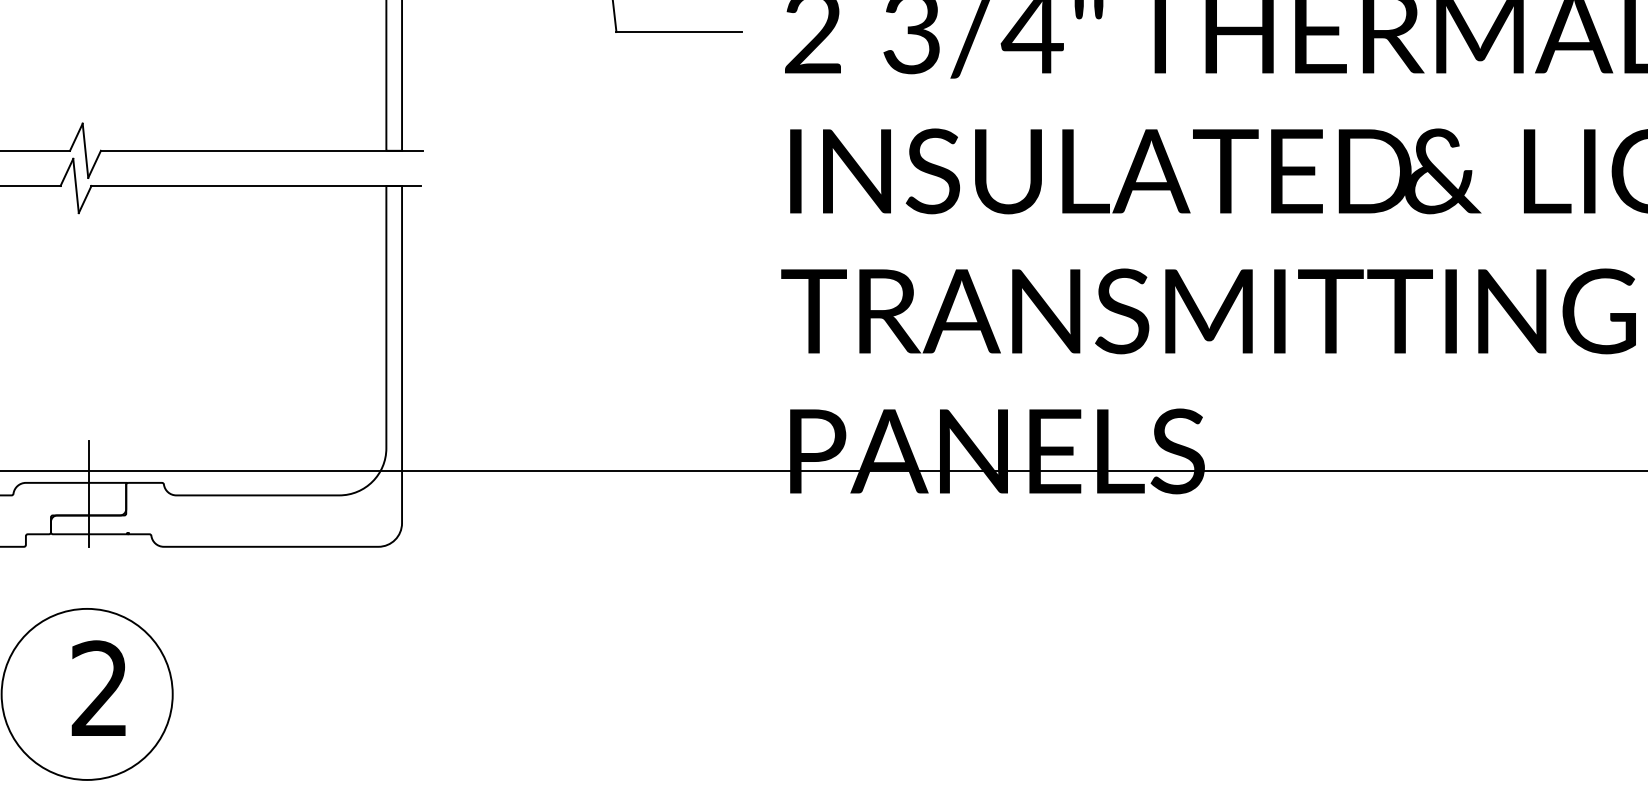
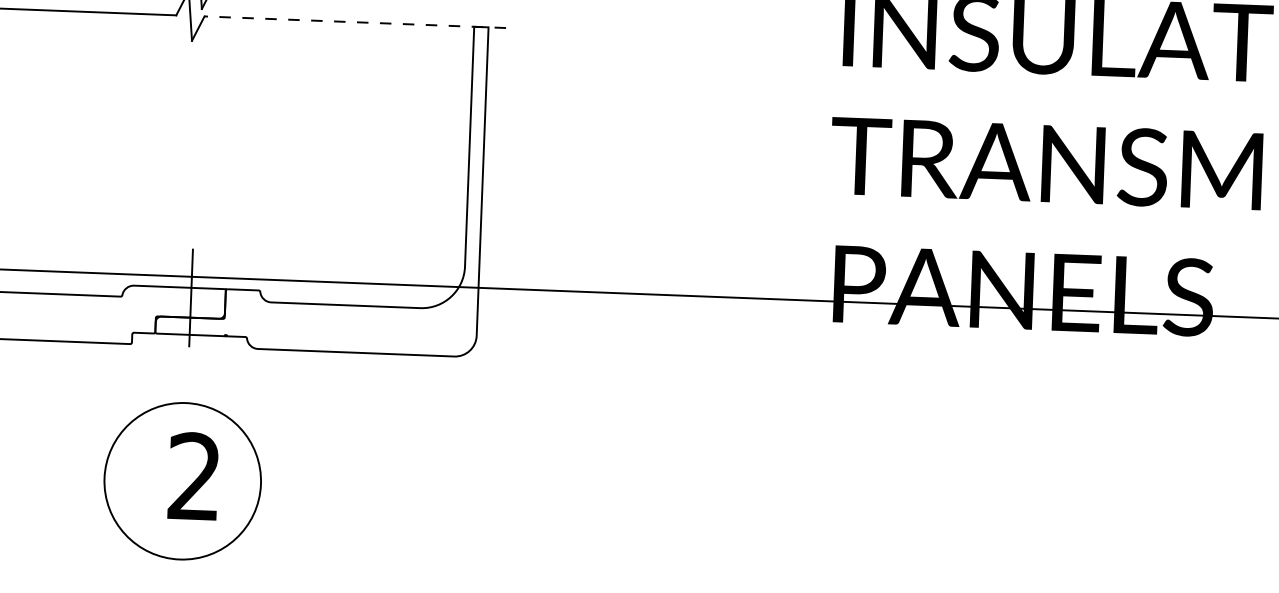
line: (256, 185) -> (355, 21), solid -> dashed

